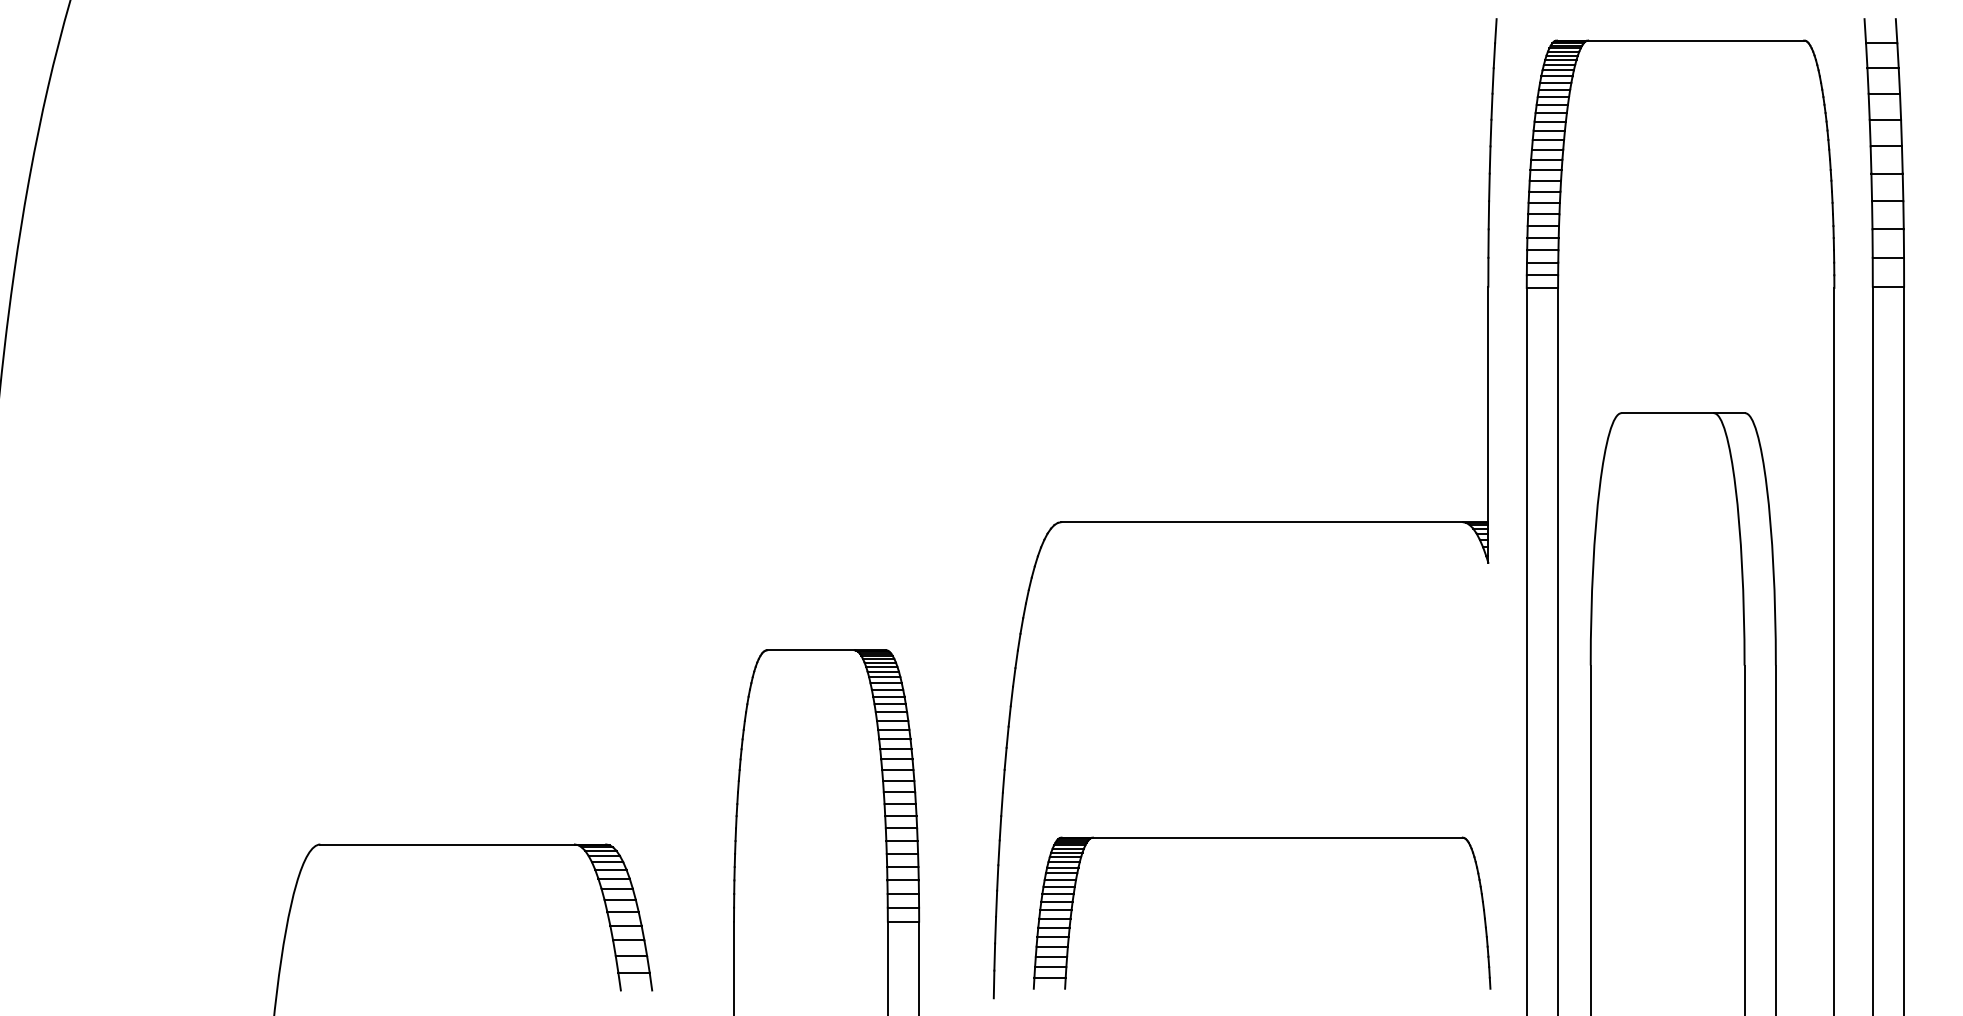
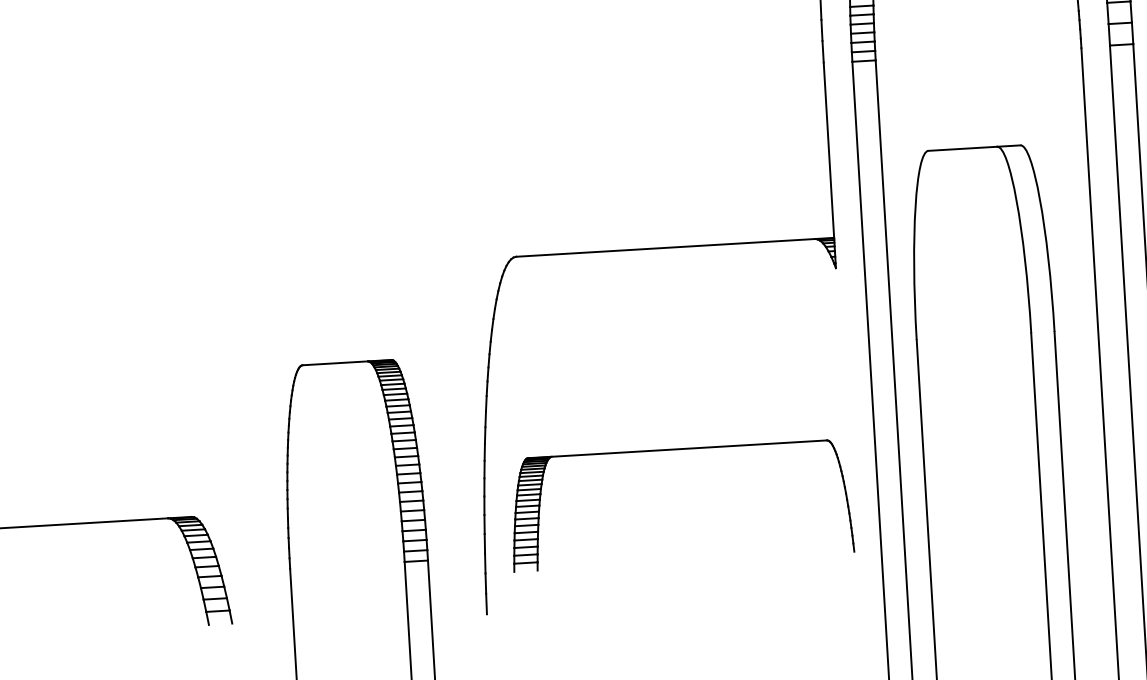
part: (1261, 838) -> (677, 449), moved

